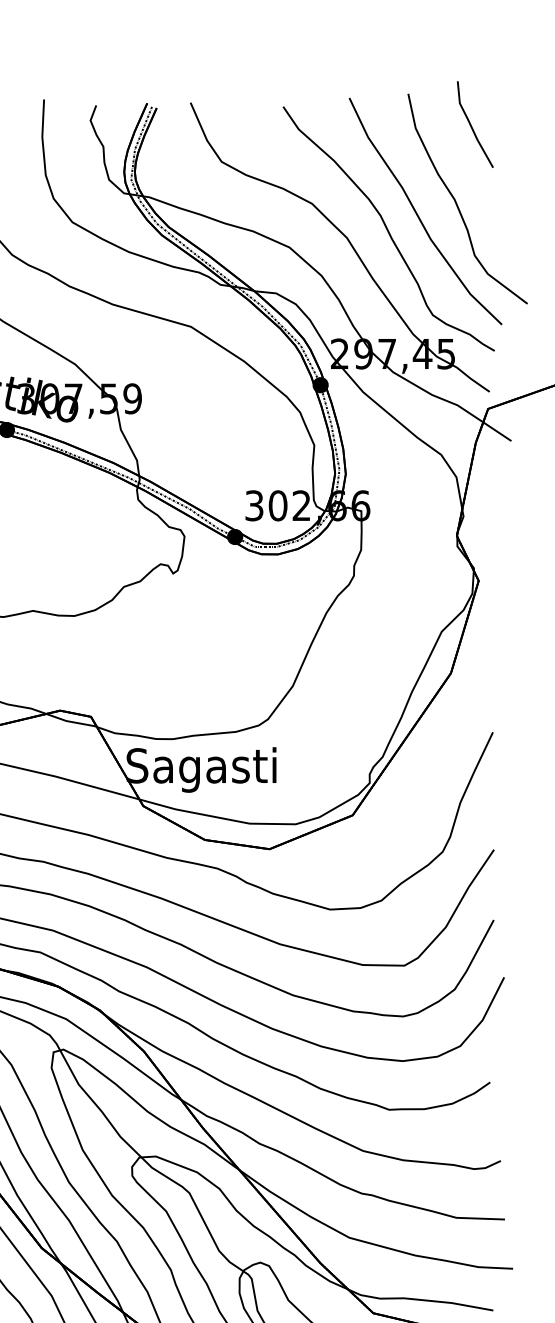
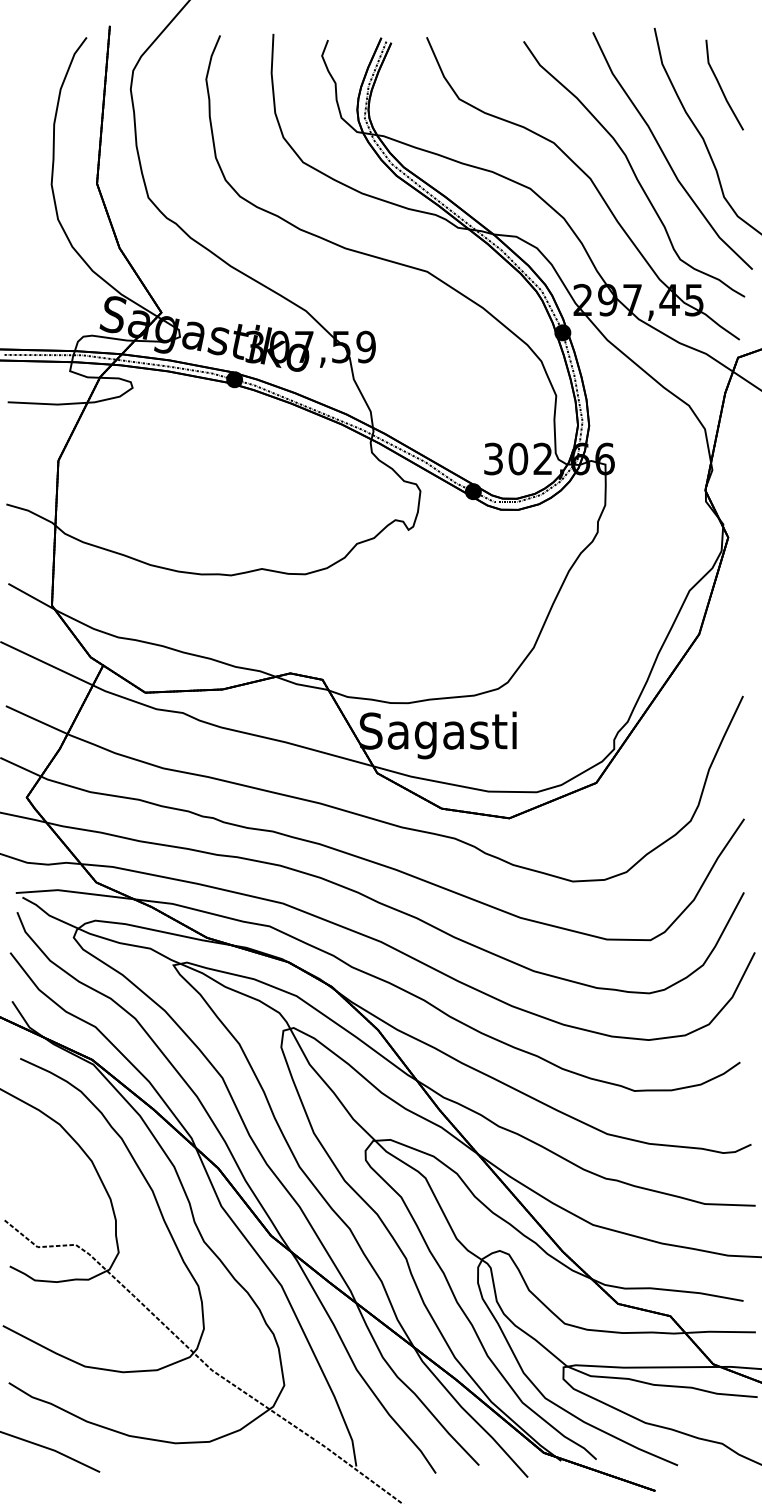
line: (472, 125) -> (721, 86), moved

